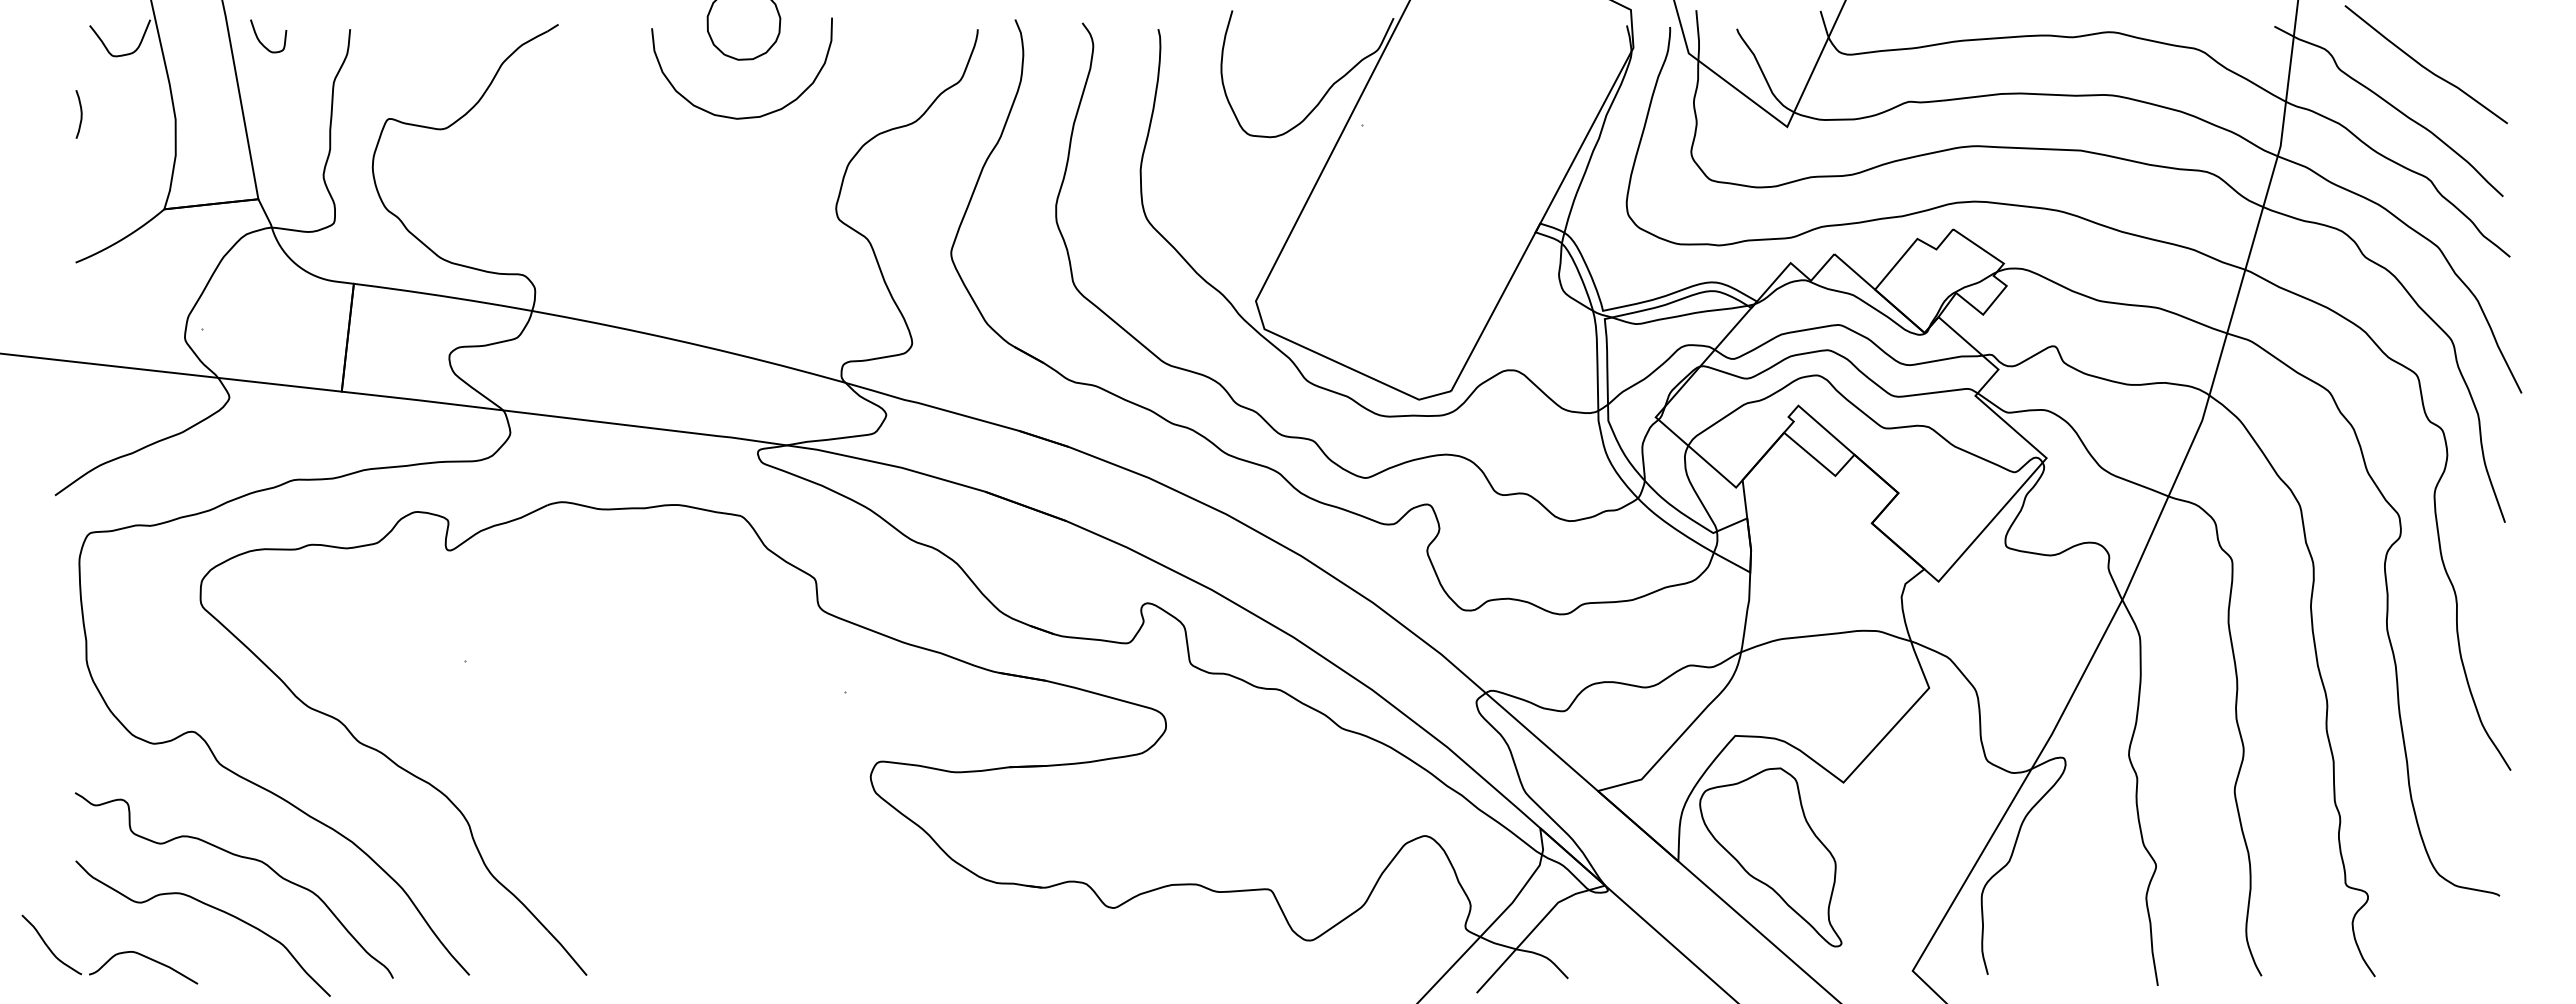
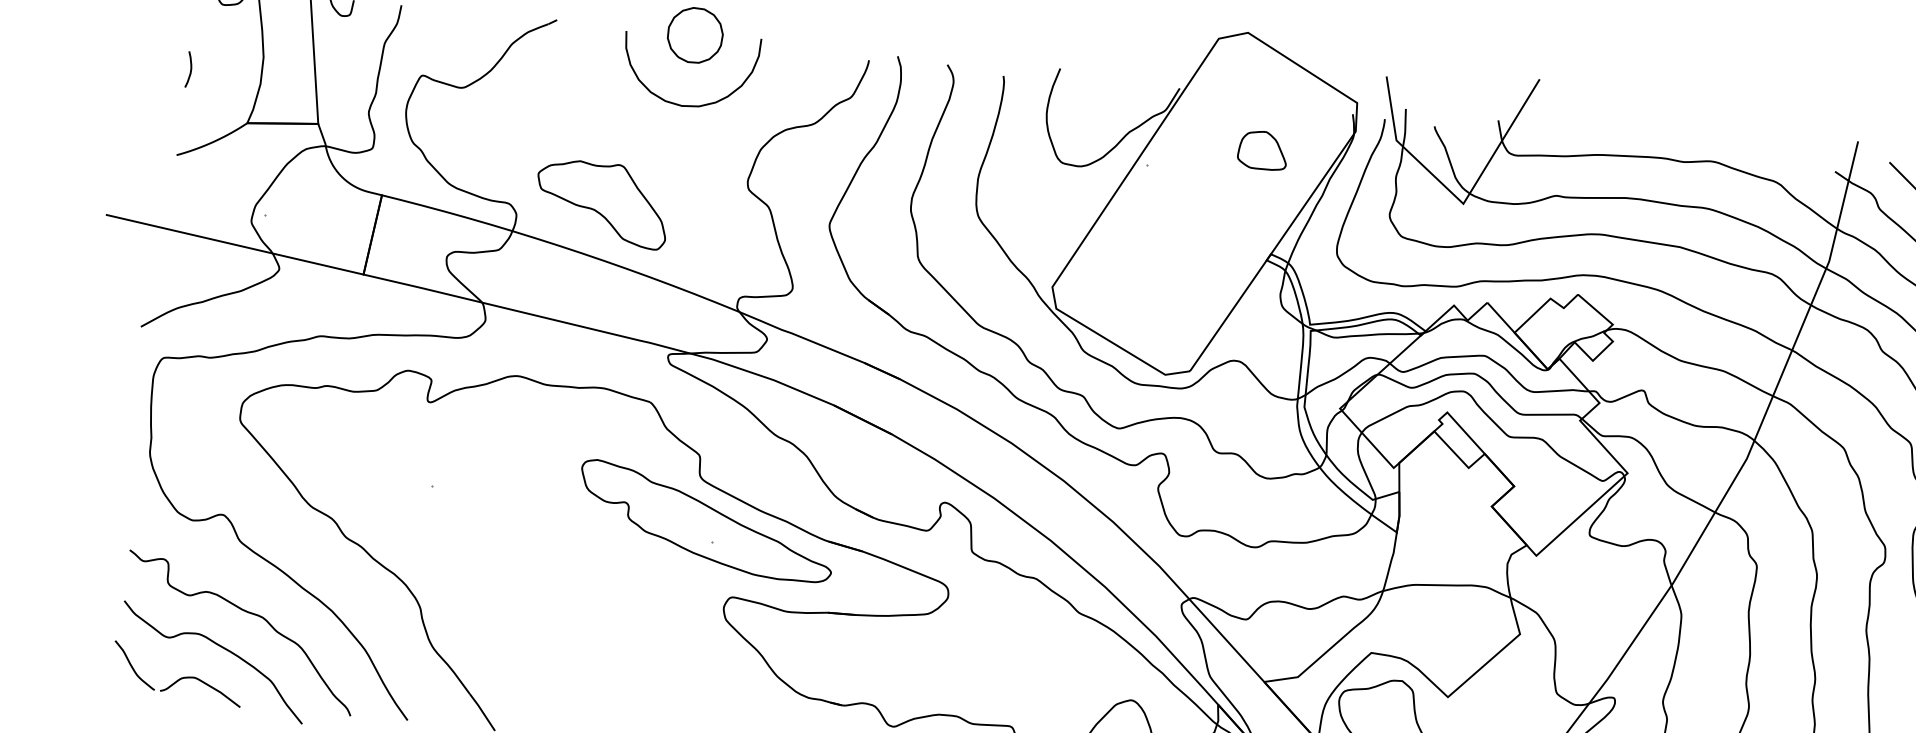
part: (1513, 87) -> (1262, 150), added
curve: (80, 114) -> (190, 69), moved
part: (646, 260) -> (602, 203), added
part: (834, 665) -> (706, 521), added
part: (112, 955) -> (179, 678), moved

